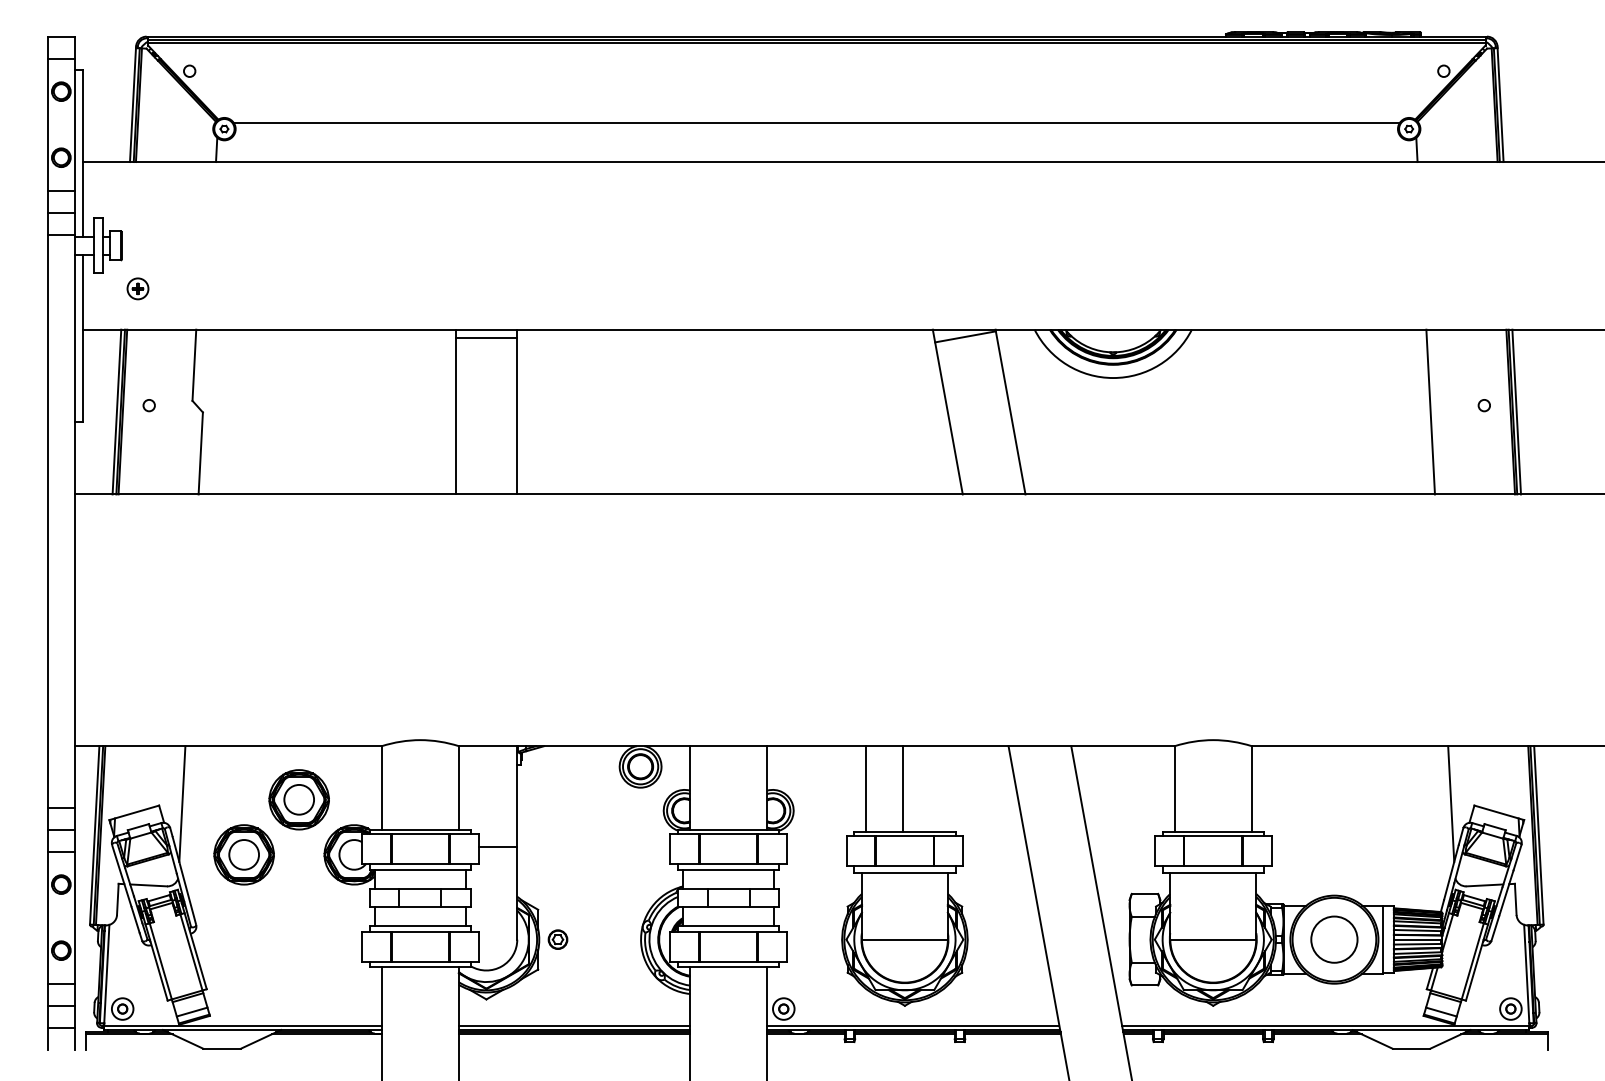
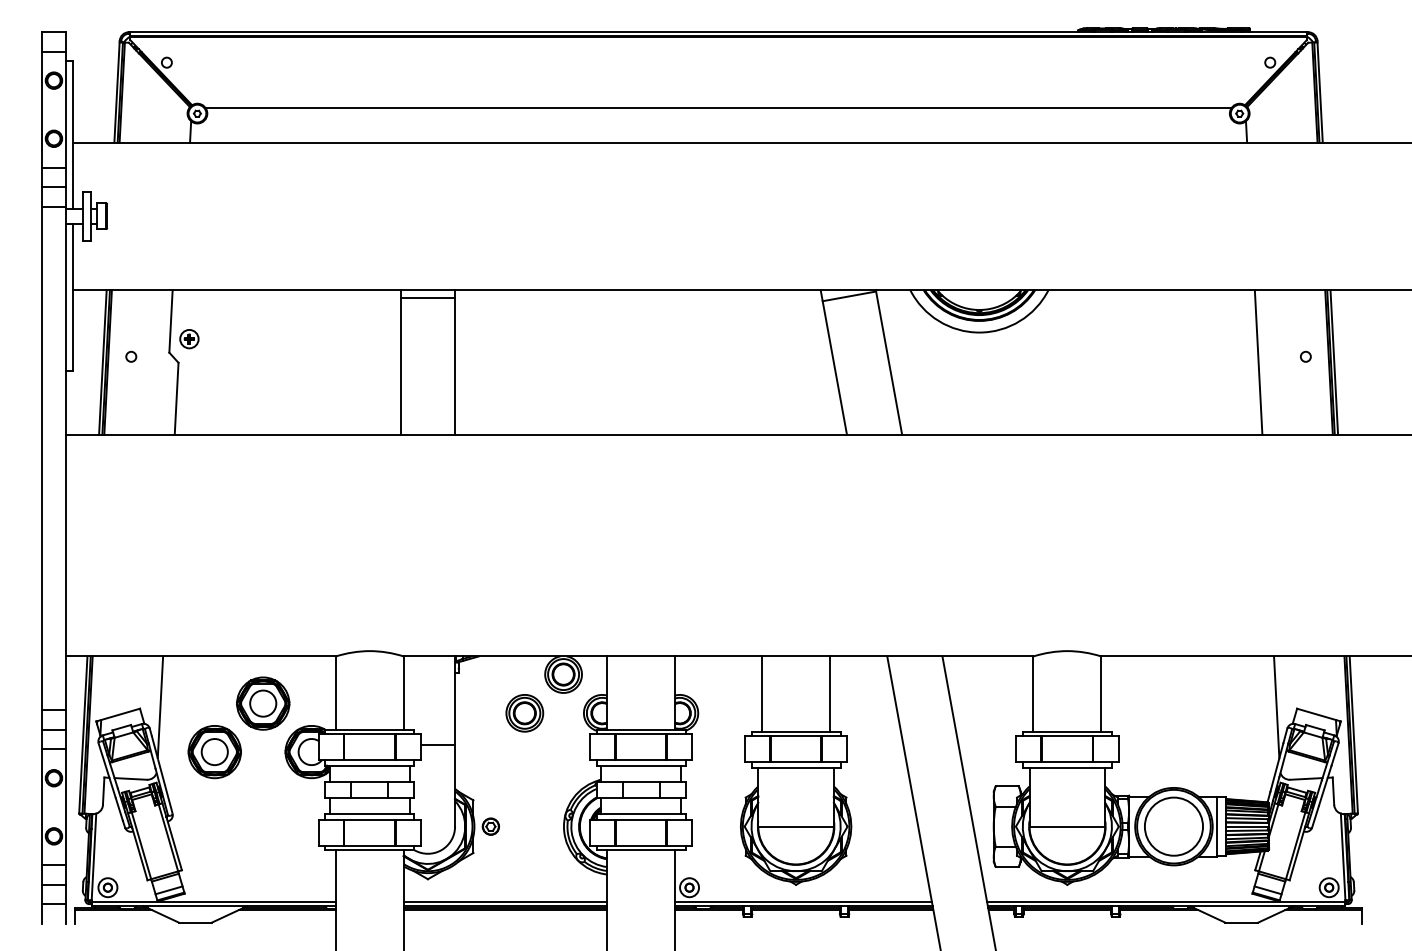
part: (138, 289) -> (189, 339), moved
line: (903, 788) -> (830, 693), moved
part: (596, 811) -> (524, 713), added
circle: (1333, 939) -> (1173, 826), size x1.43

